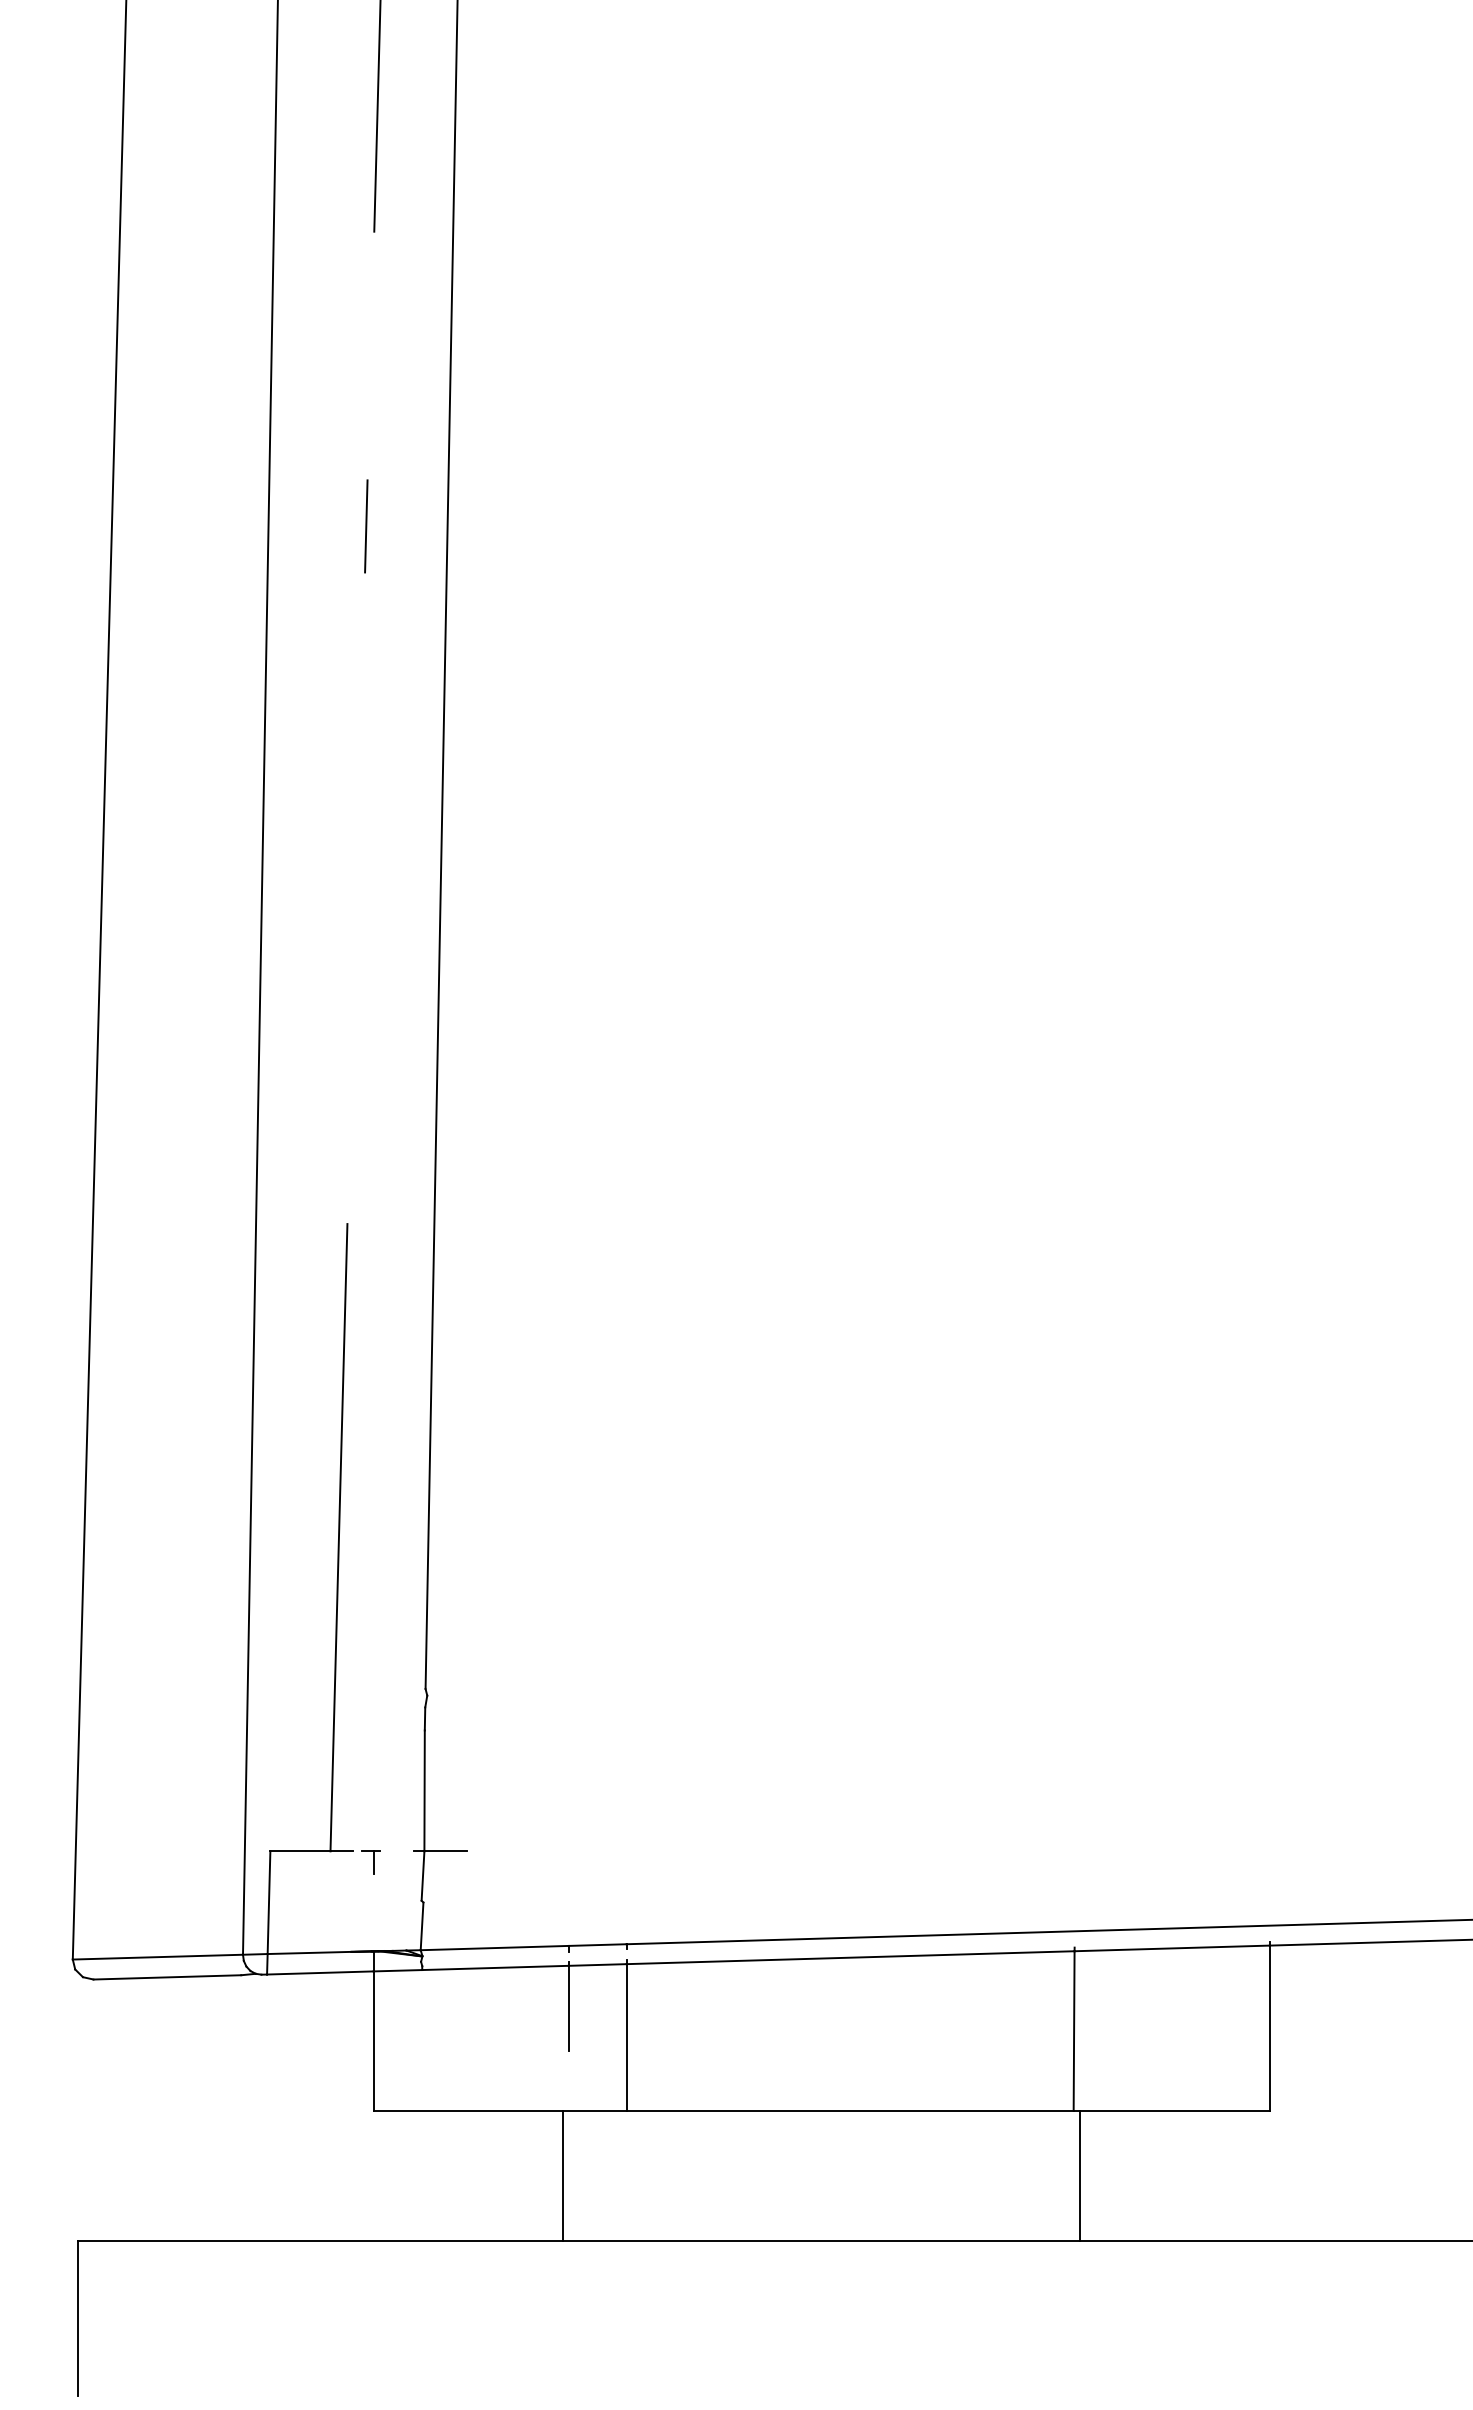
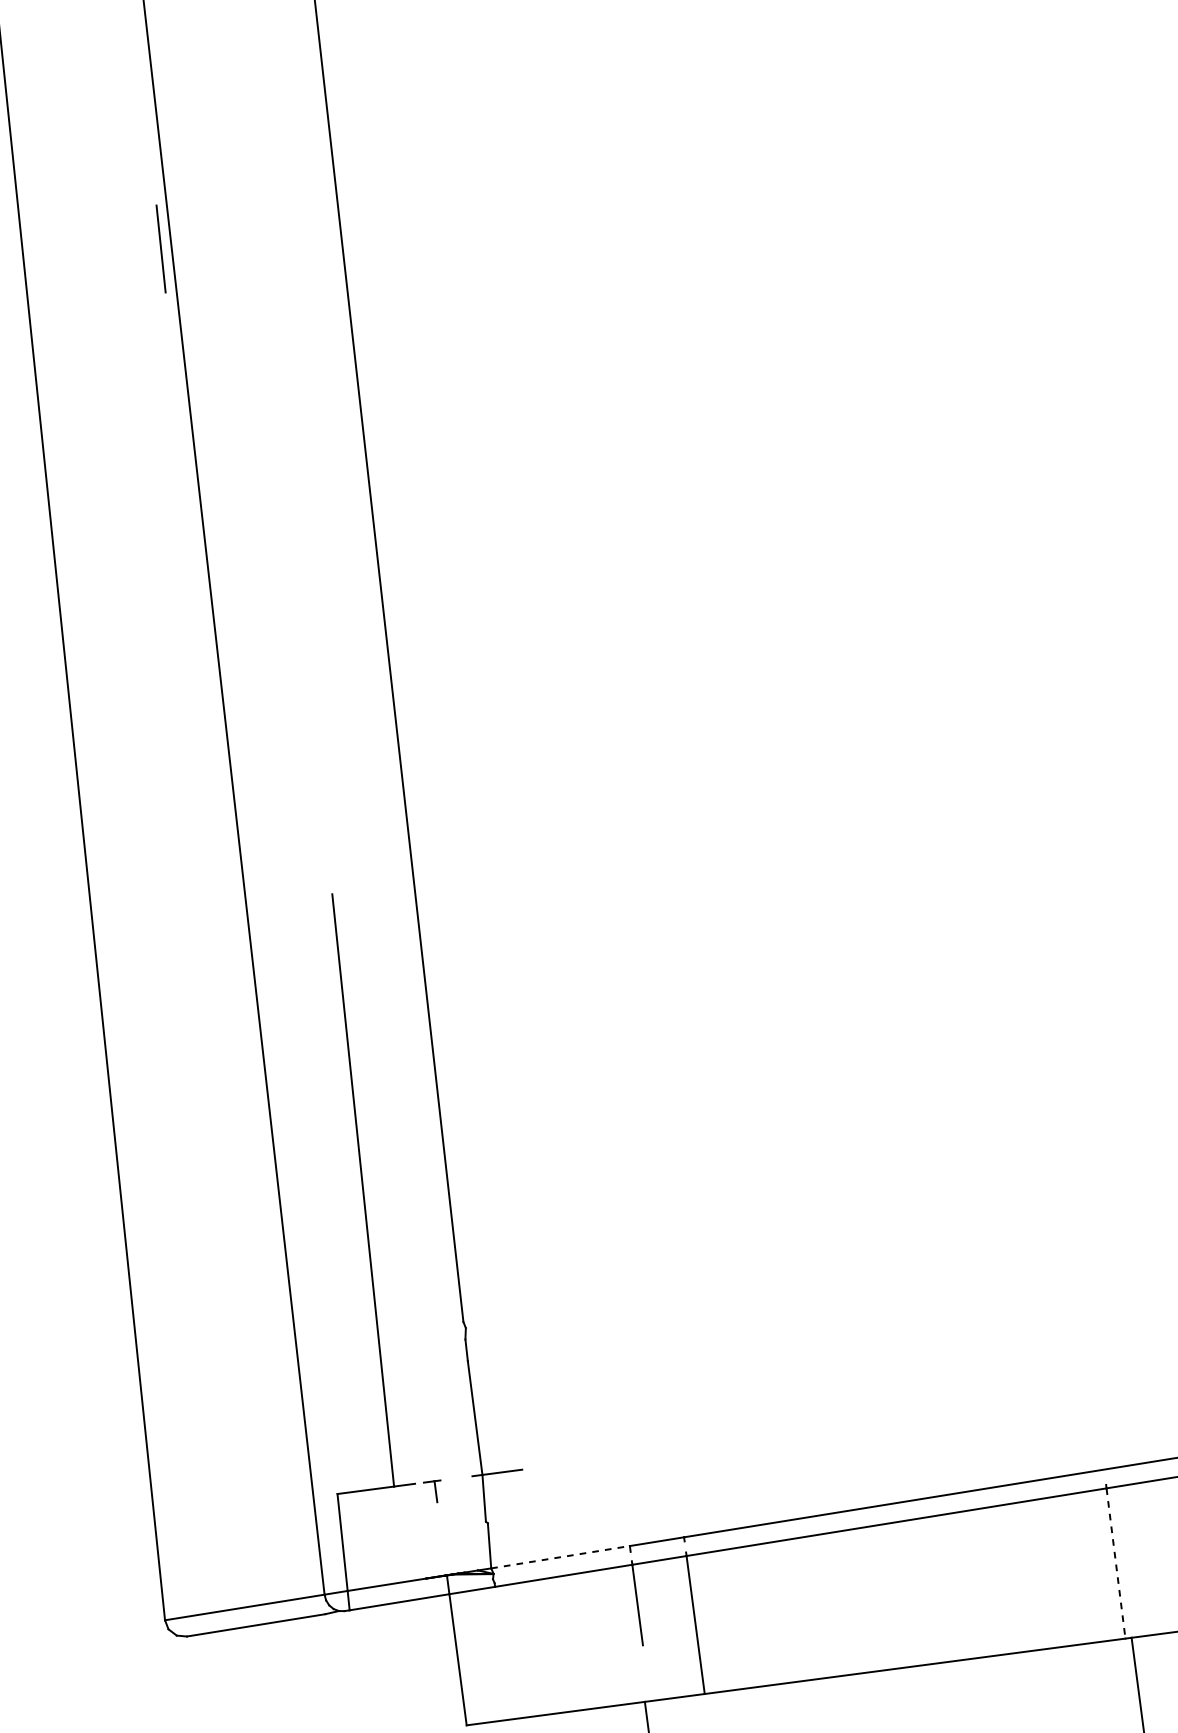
line: (366, 526) -> (161, 249), moved
line: (495, 1948) -> (561, 1557), solid -> dashed
line: (1074, 2031) -> (1116, 1563), solid -> dashed

